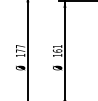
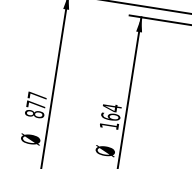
text: (57, 46) -> (111, 107), 161 -> 164
text: (20, 55) -> (34, 114), 177 -> 877

